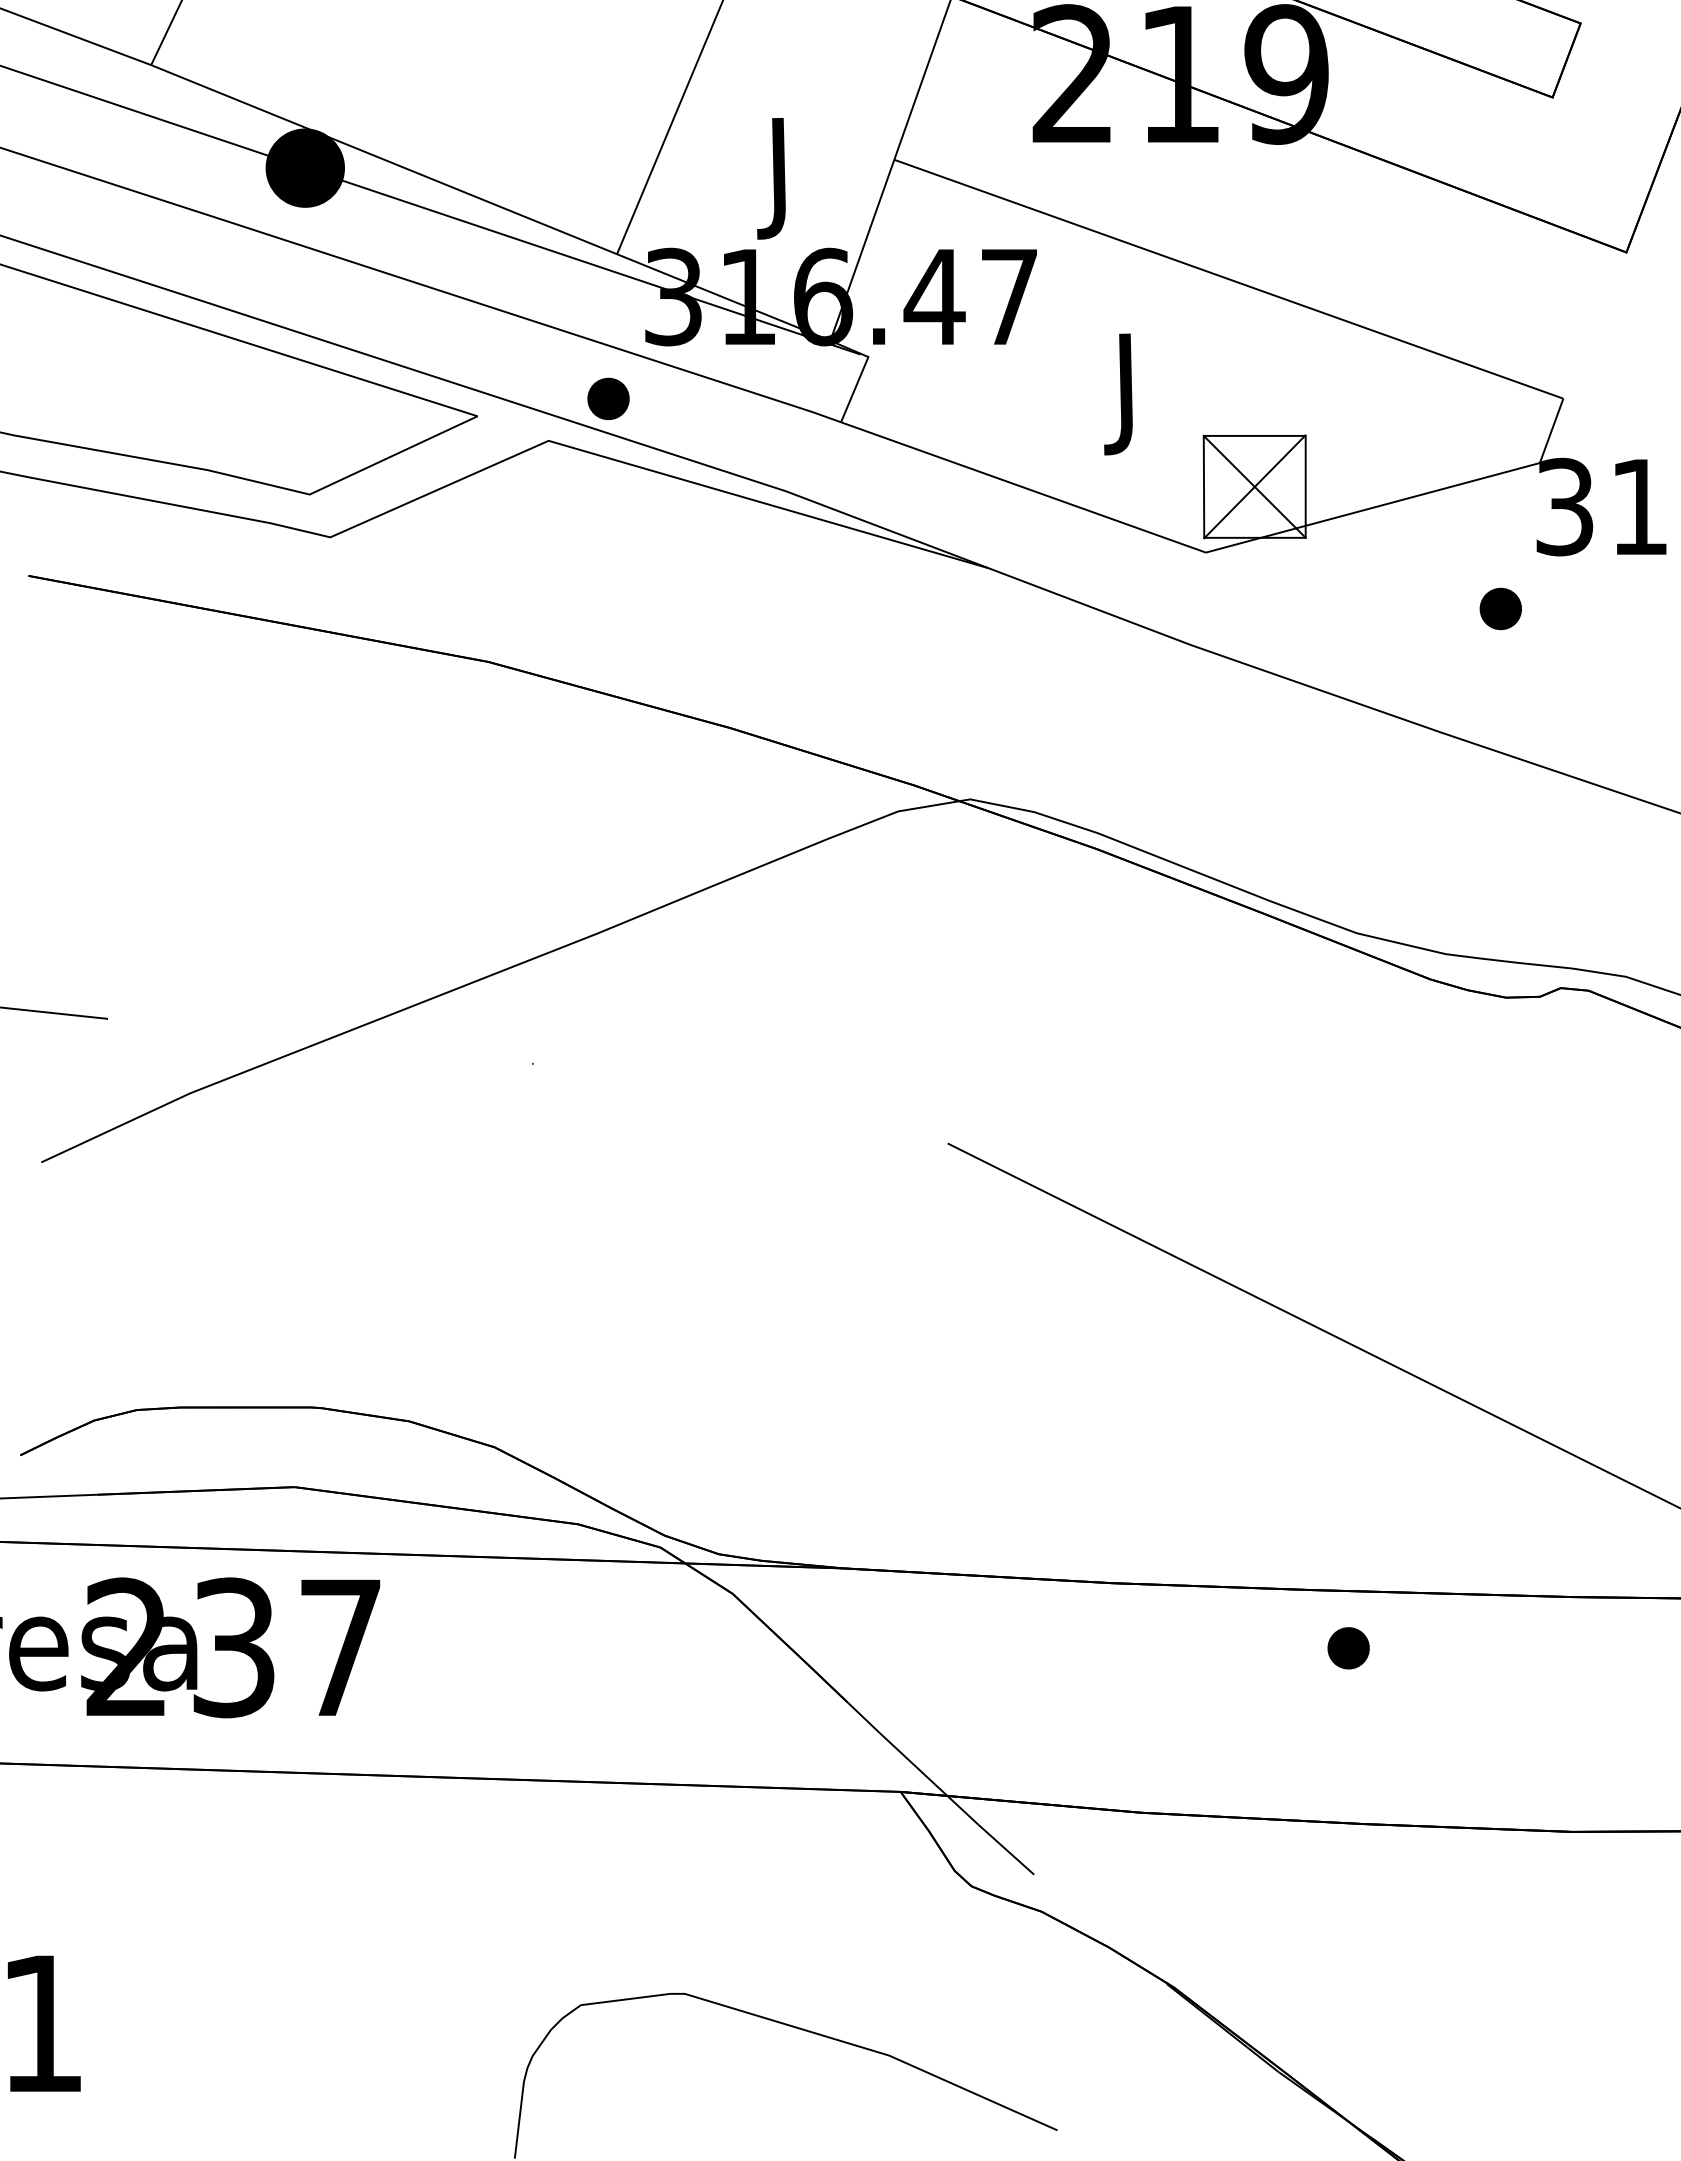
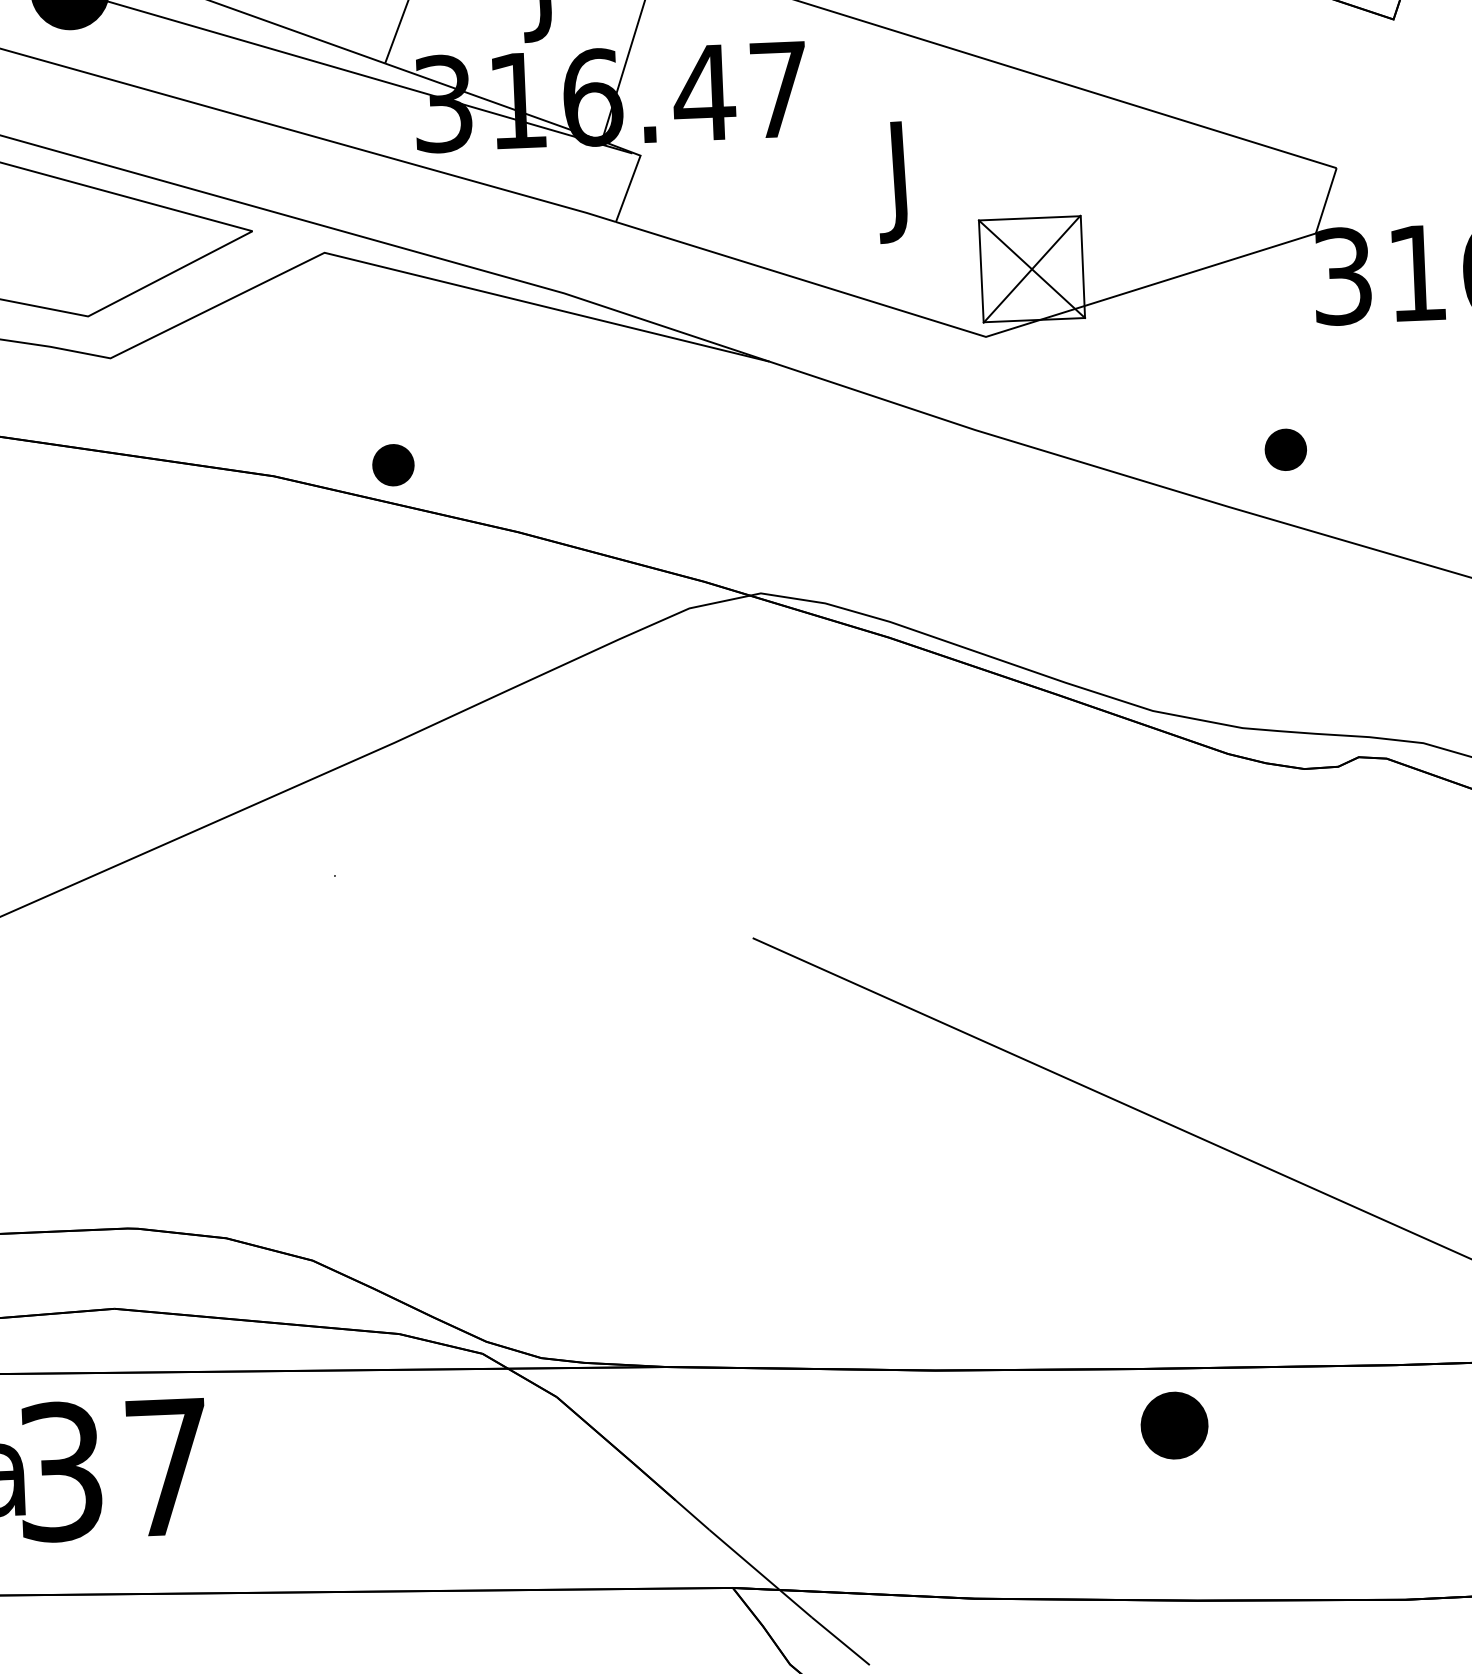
part: (608, 398) -> (393, 464), moved
part: (1500, 608) -> (1285, 449), moved
part: (1348, 1648) -> (1174, 1425), size x1.6

